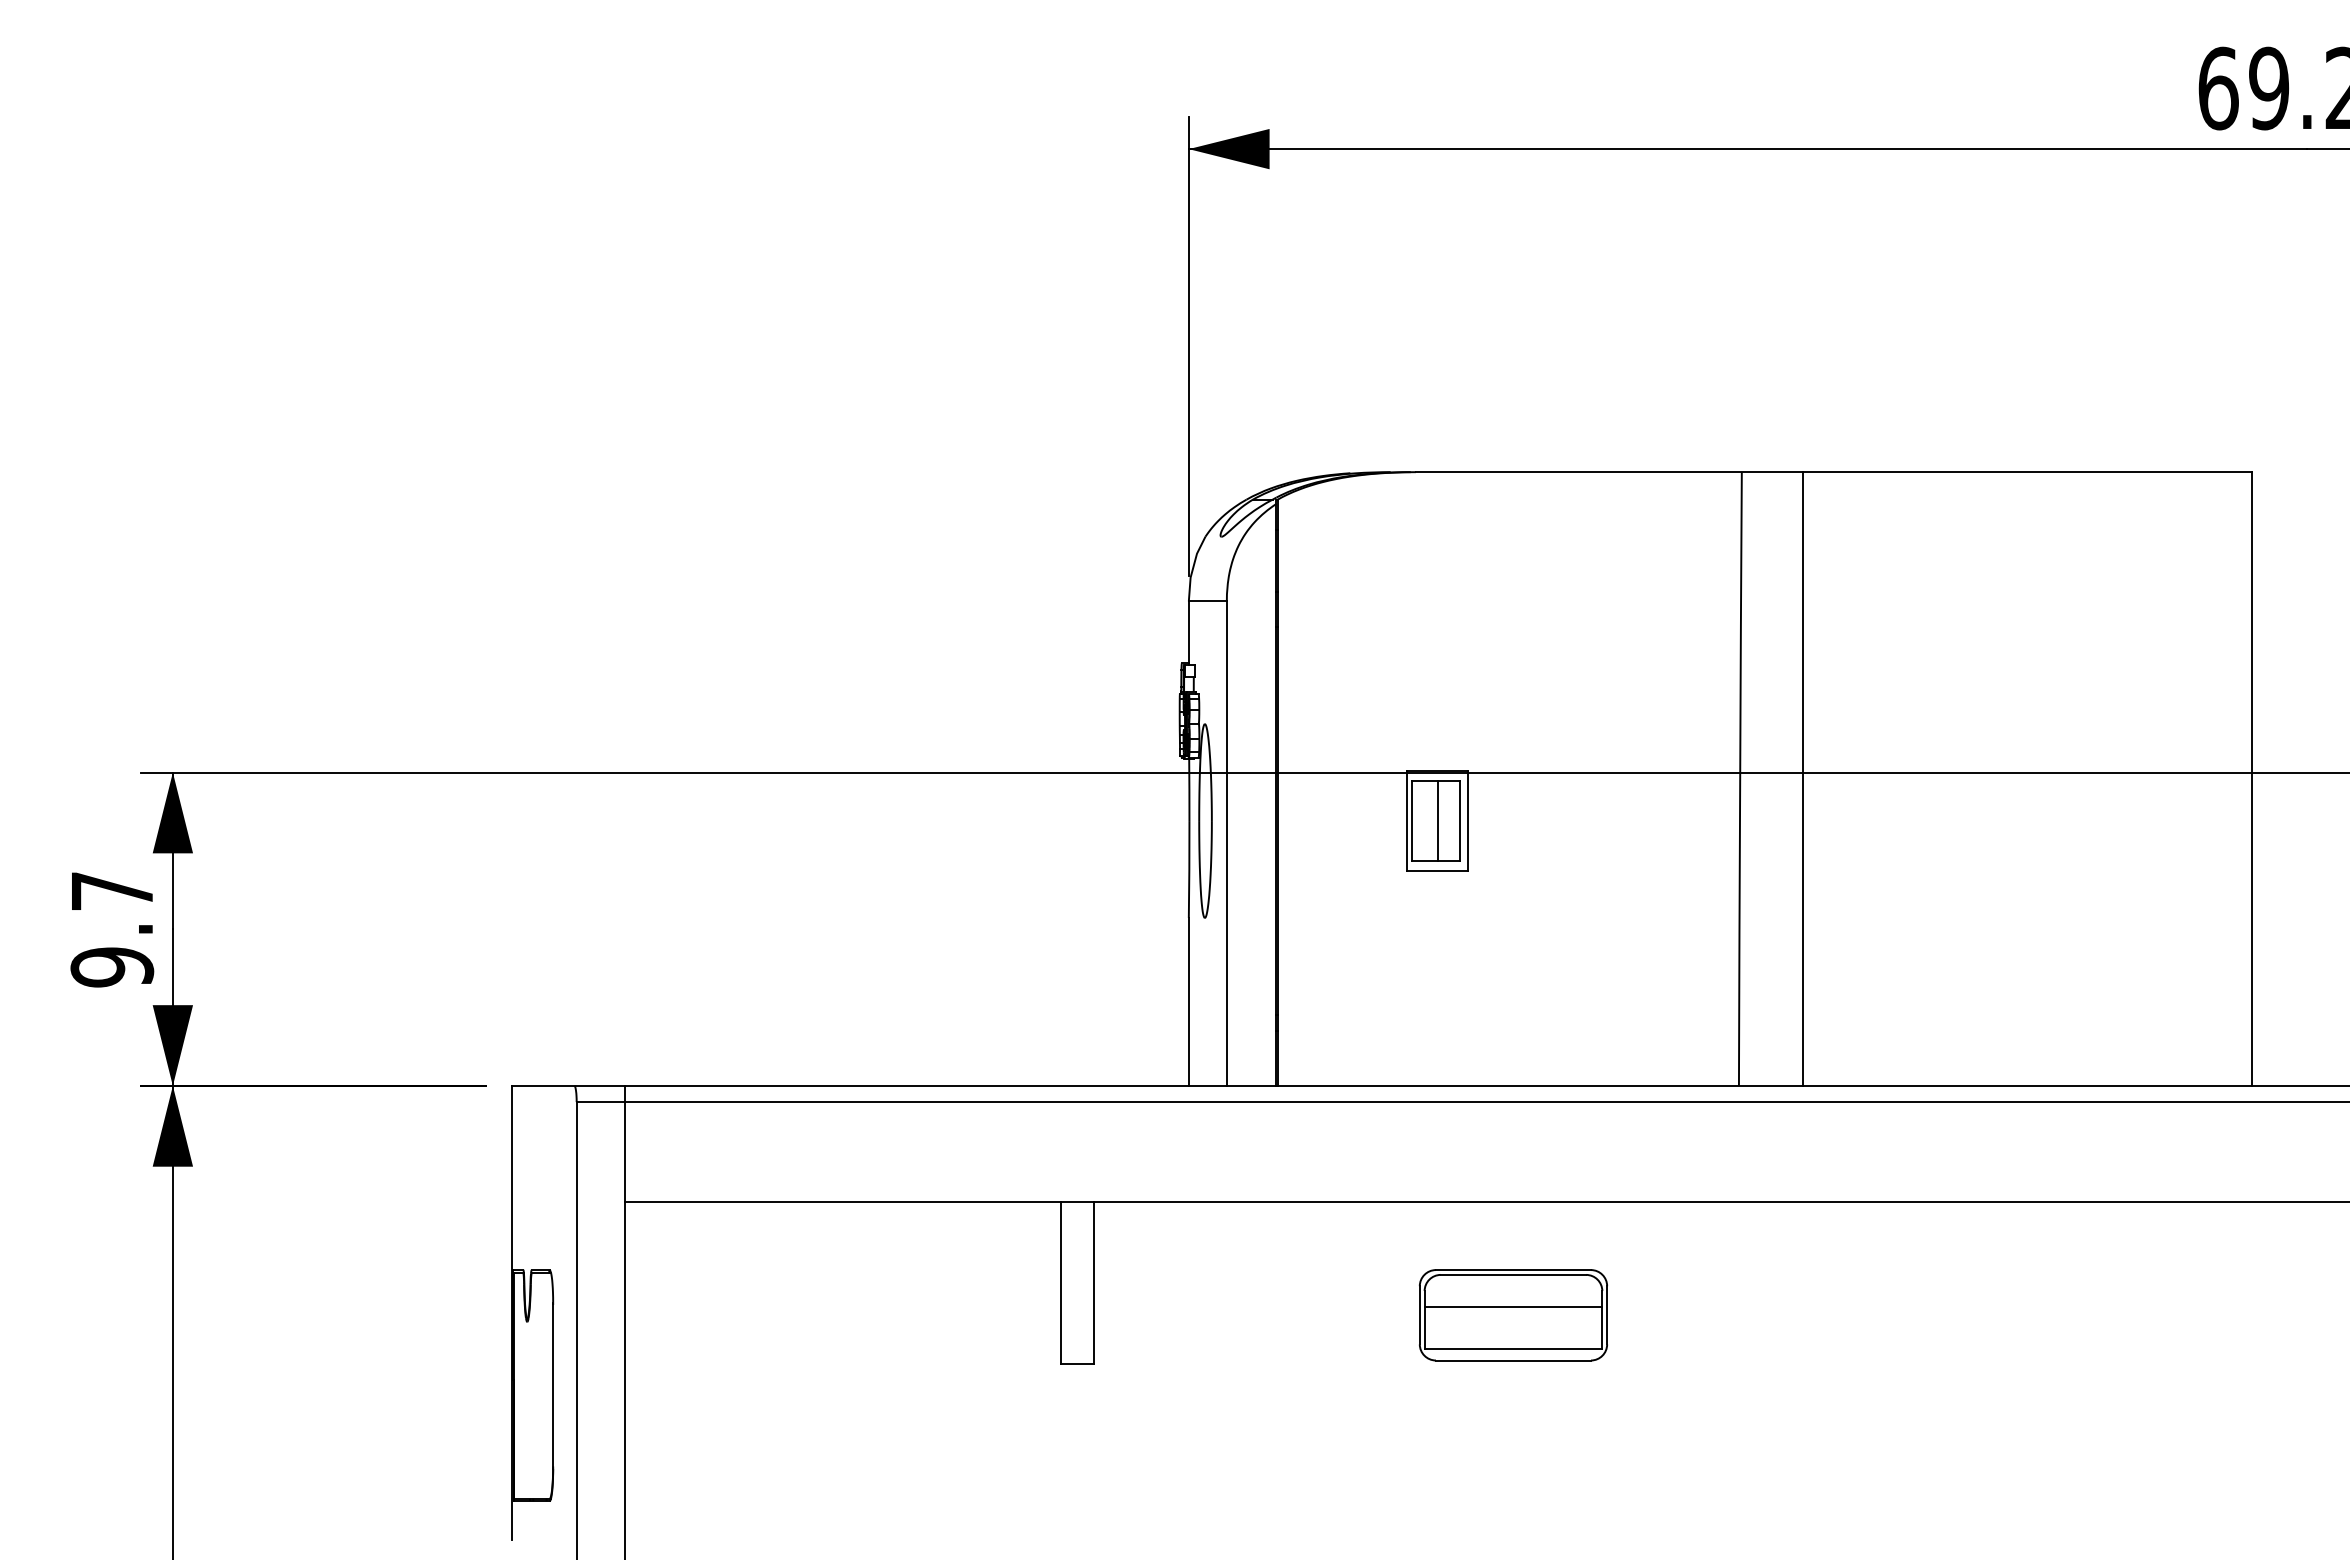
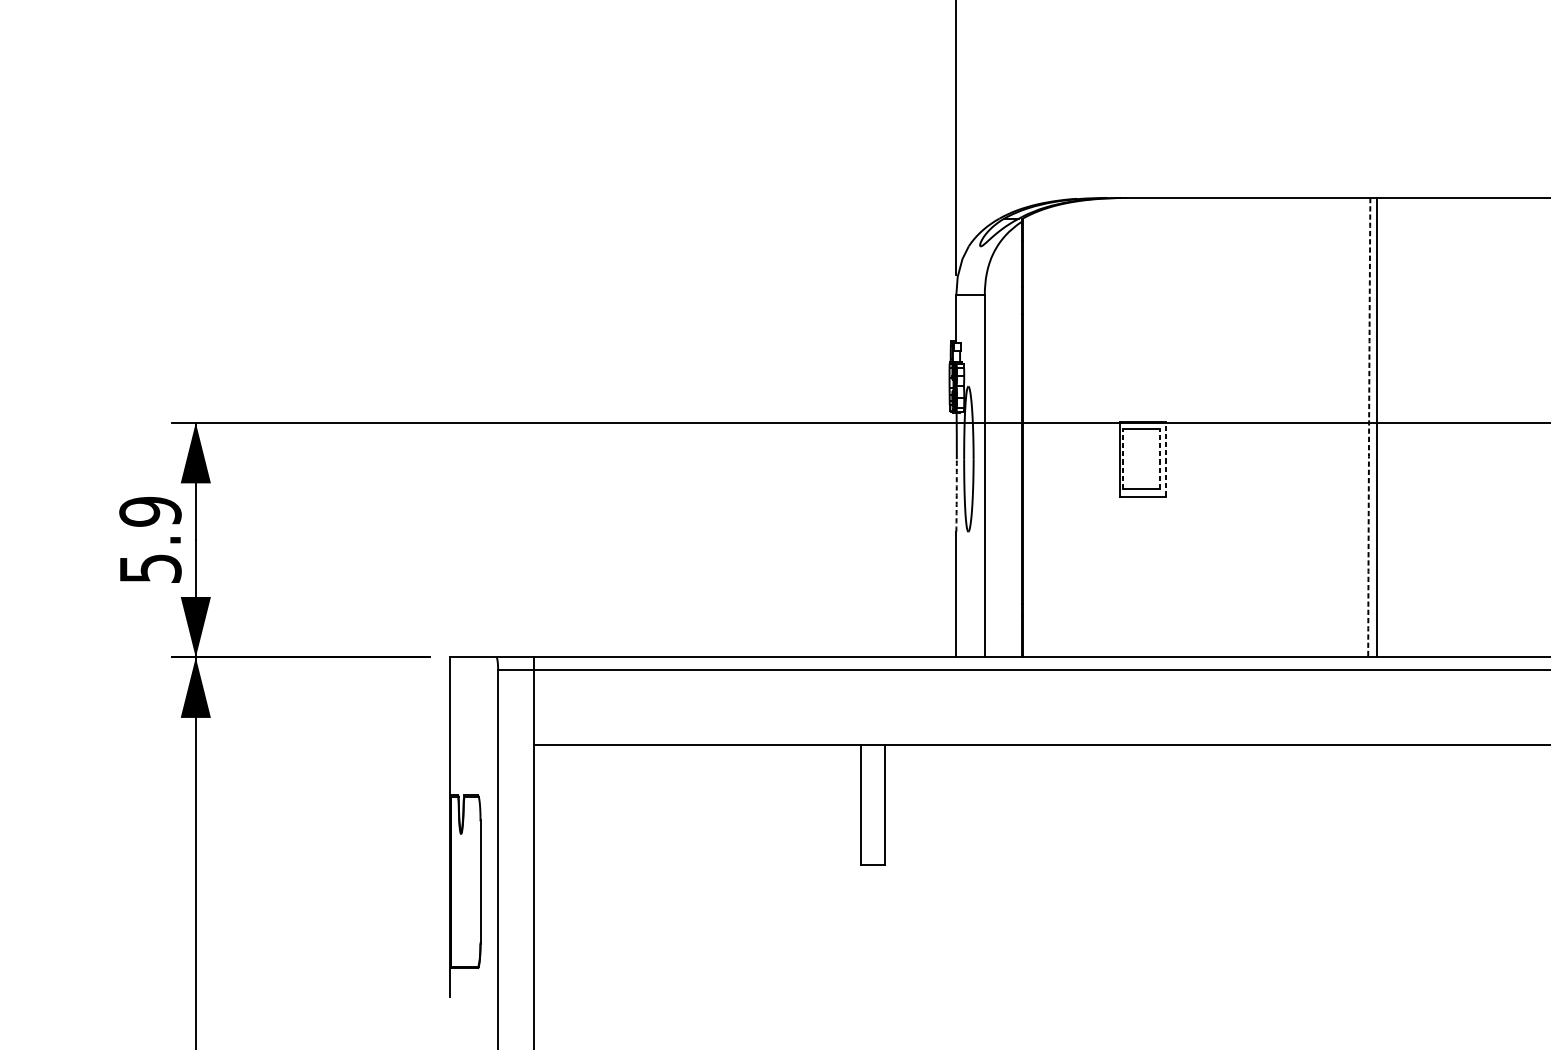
line: (1802, 778) -> (1376, 427), moved
arc: (1740, 779) -> (1369, 428), solid -> dashed
line: (1411, 820) -> (1123, 458), solid -> dashed
line: (1437, 820) -> (1142, 458), removed
line: (1460, 820) -> (1159, 458), solid -> dashed
line: (1468, 820) -> (1165, 458), solid -> dashed
arc: (1189, 869) -> (956, 495), solid -> dashed
text: (112, 929) -> (150, 540), 9.7 -> 5.9
part: (1512, 1315) -> (1198, 829), removed

